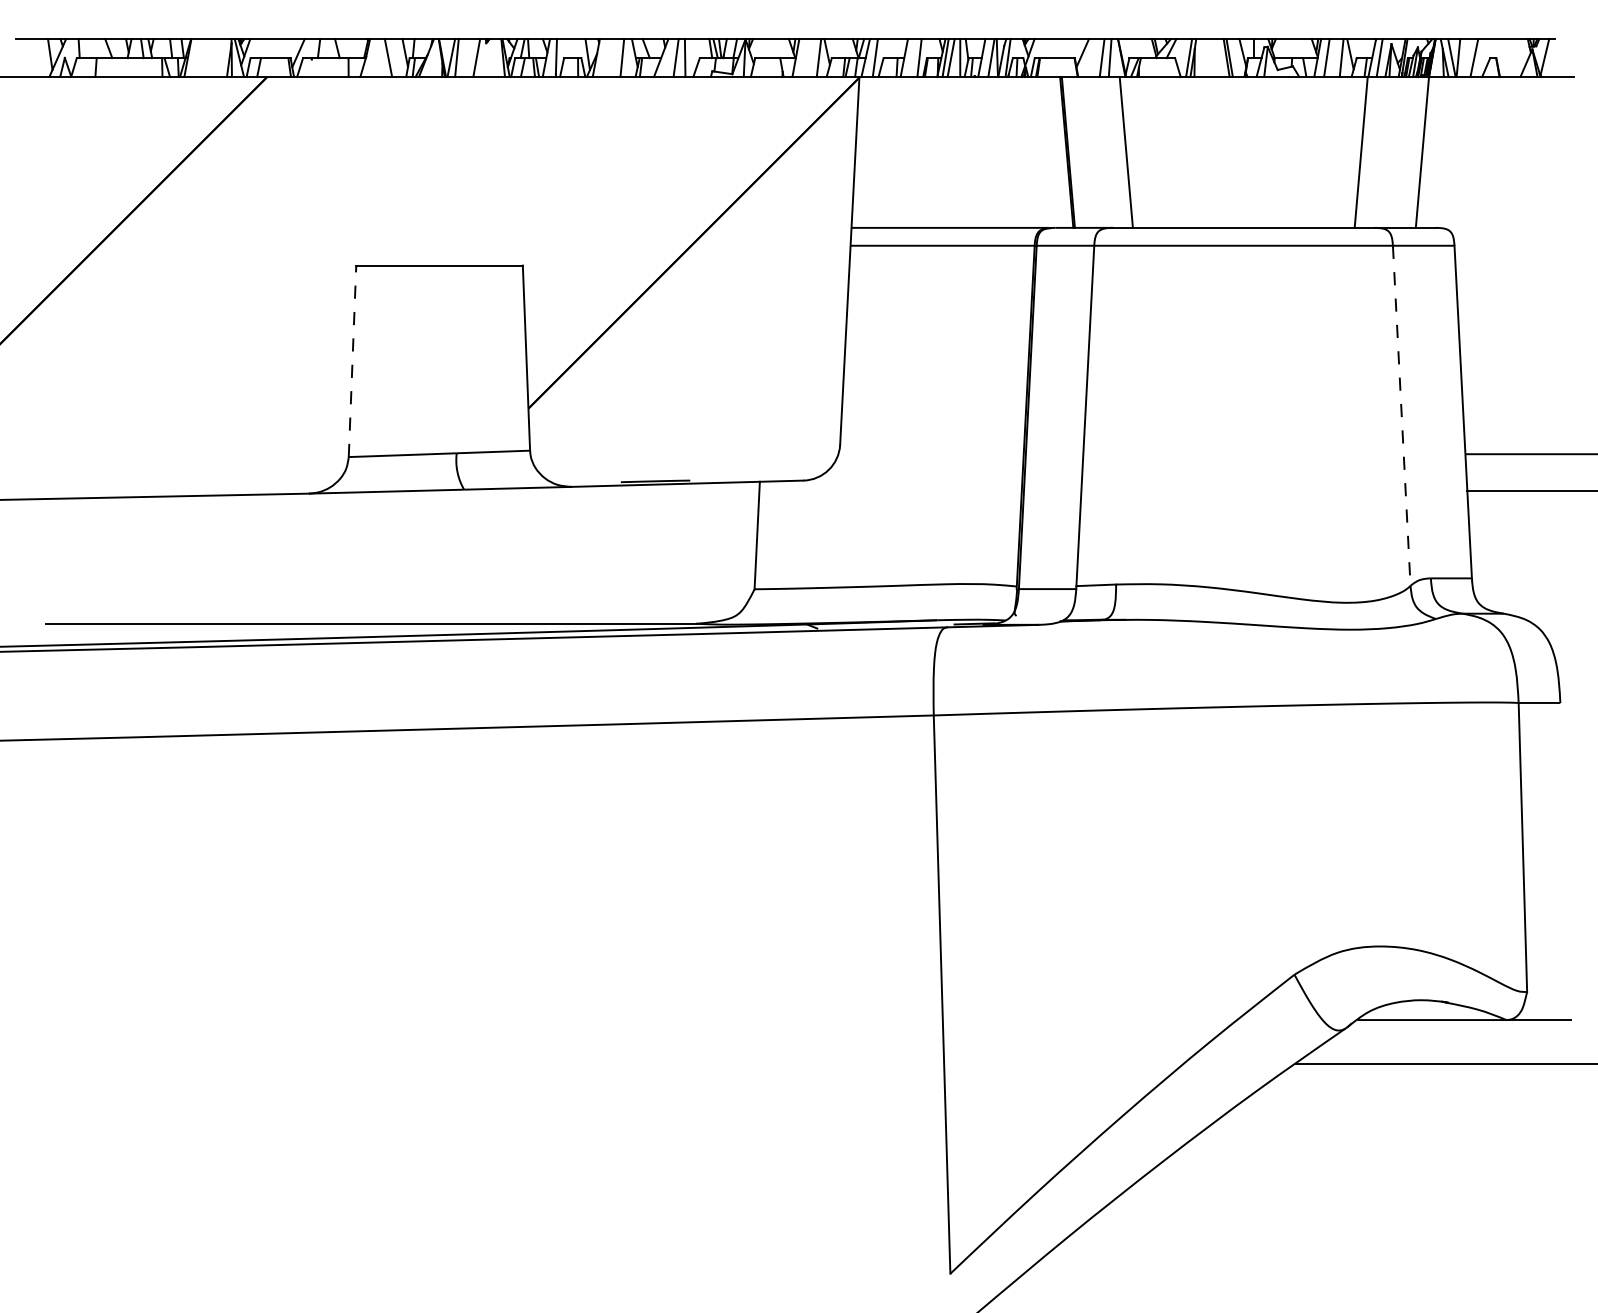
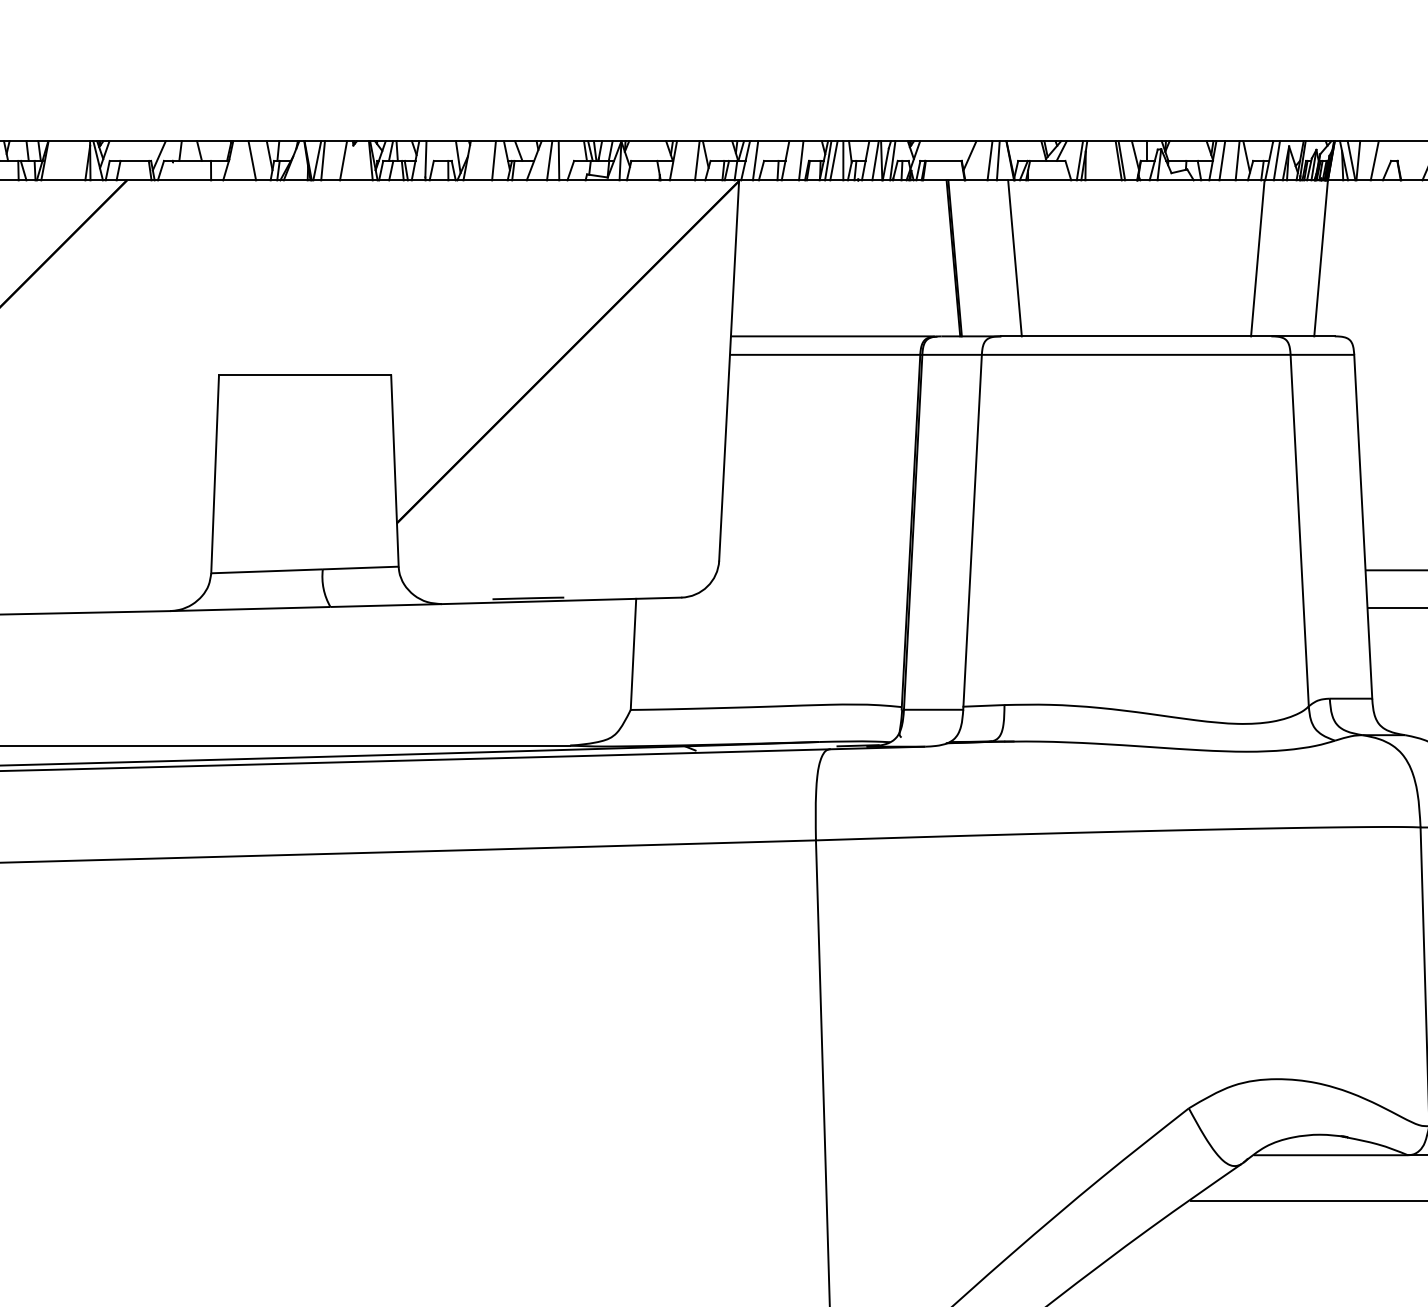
line: (352, 361) -> (215, 474), dashed -> solid
line: (1401, 416) -> (1299, 531), dashed -> solid

